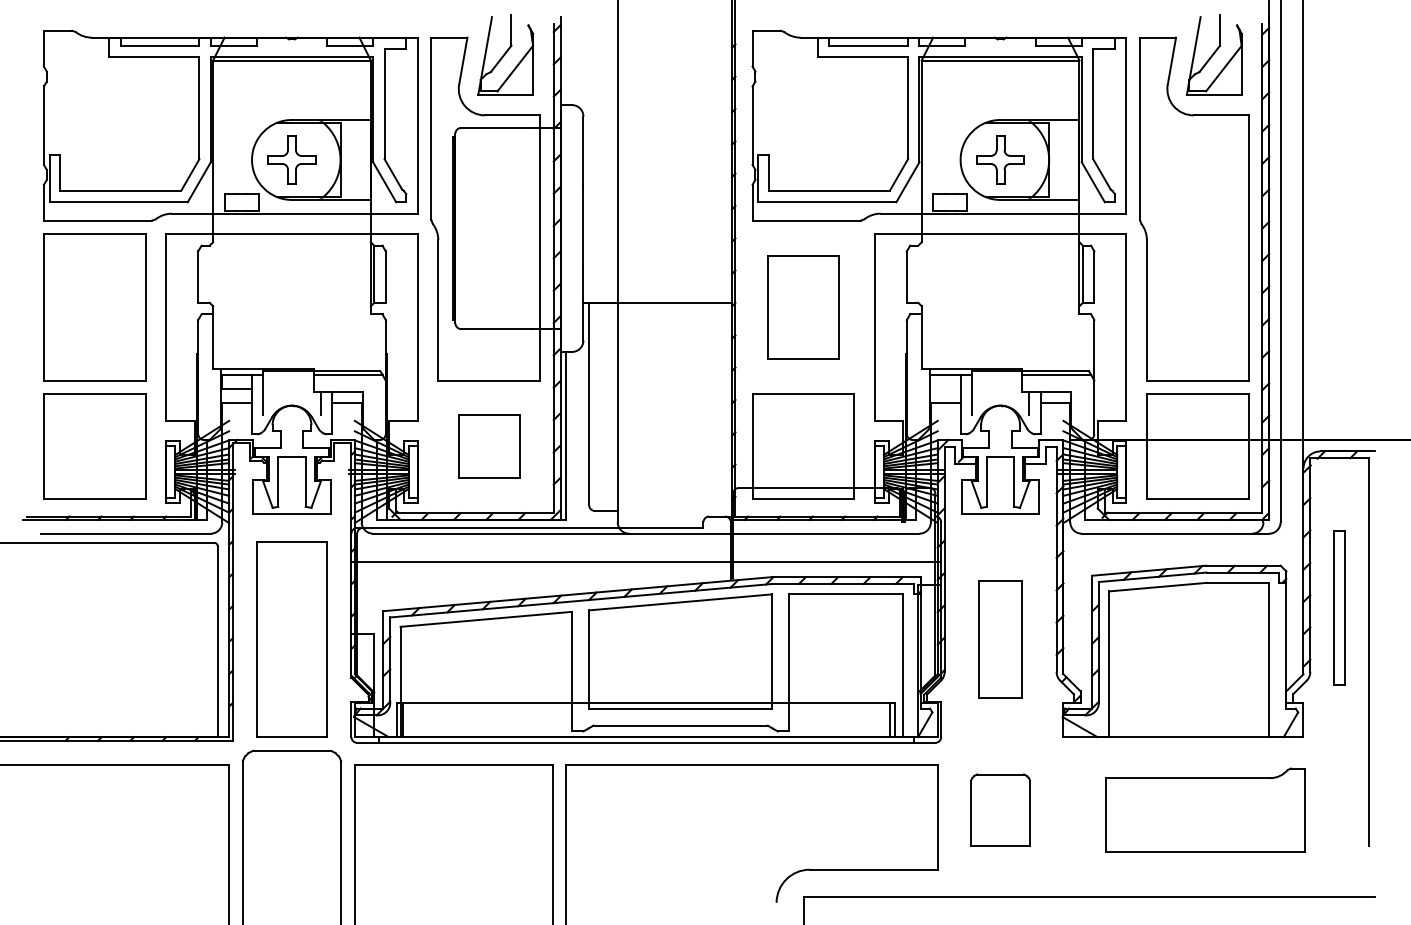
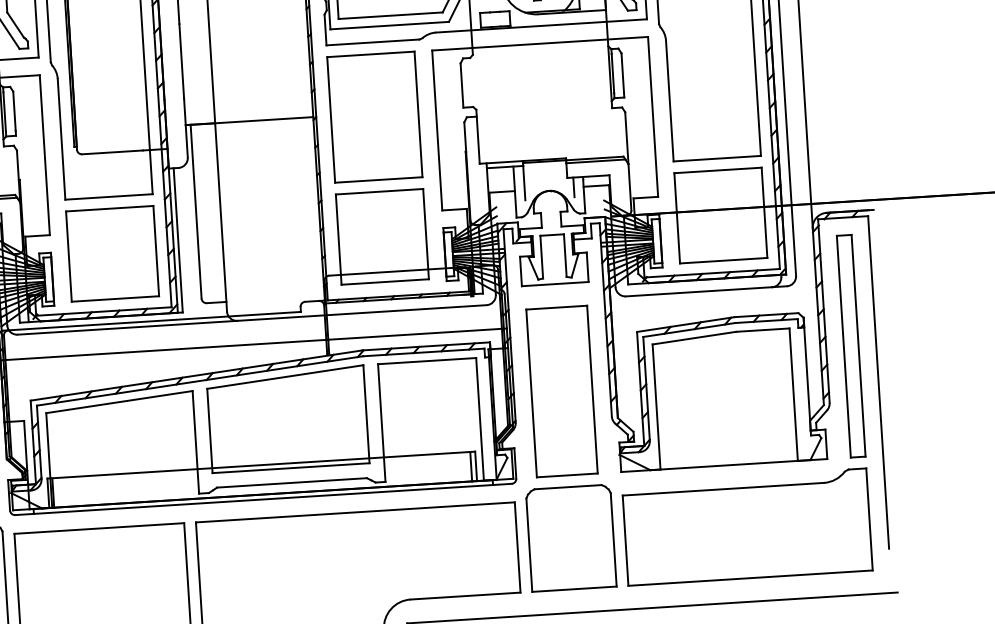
part: (803, 307) -> (374, 117), size x1.43
part: (488, 446) -> (112, 253), size x1.67
part: (1339, 607) -> (851, 345), size x1.67
part: (1000, 639) -> (561, 391), size x1.67
part: (1000, 809) -> (571, 537), size x1.67
part: (1205, 809) -> (747, 526), size x1.43

